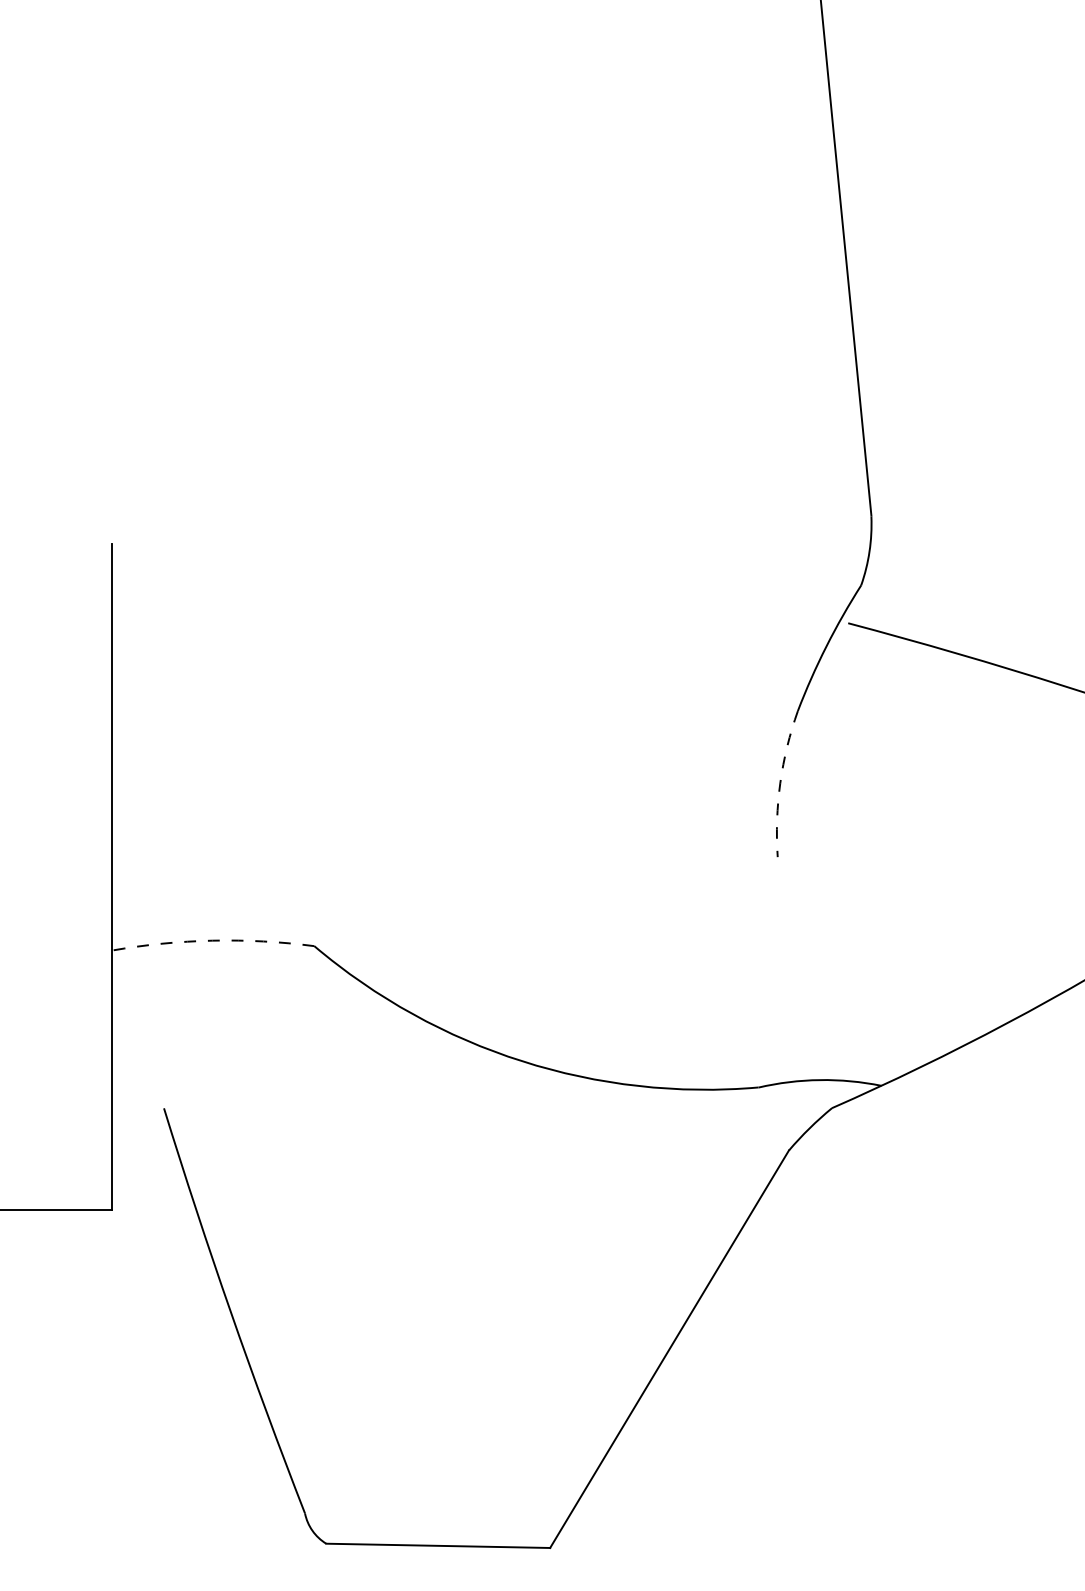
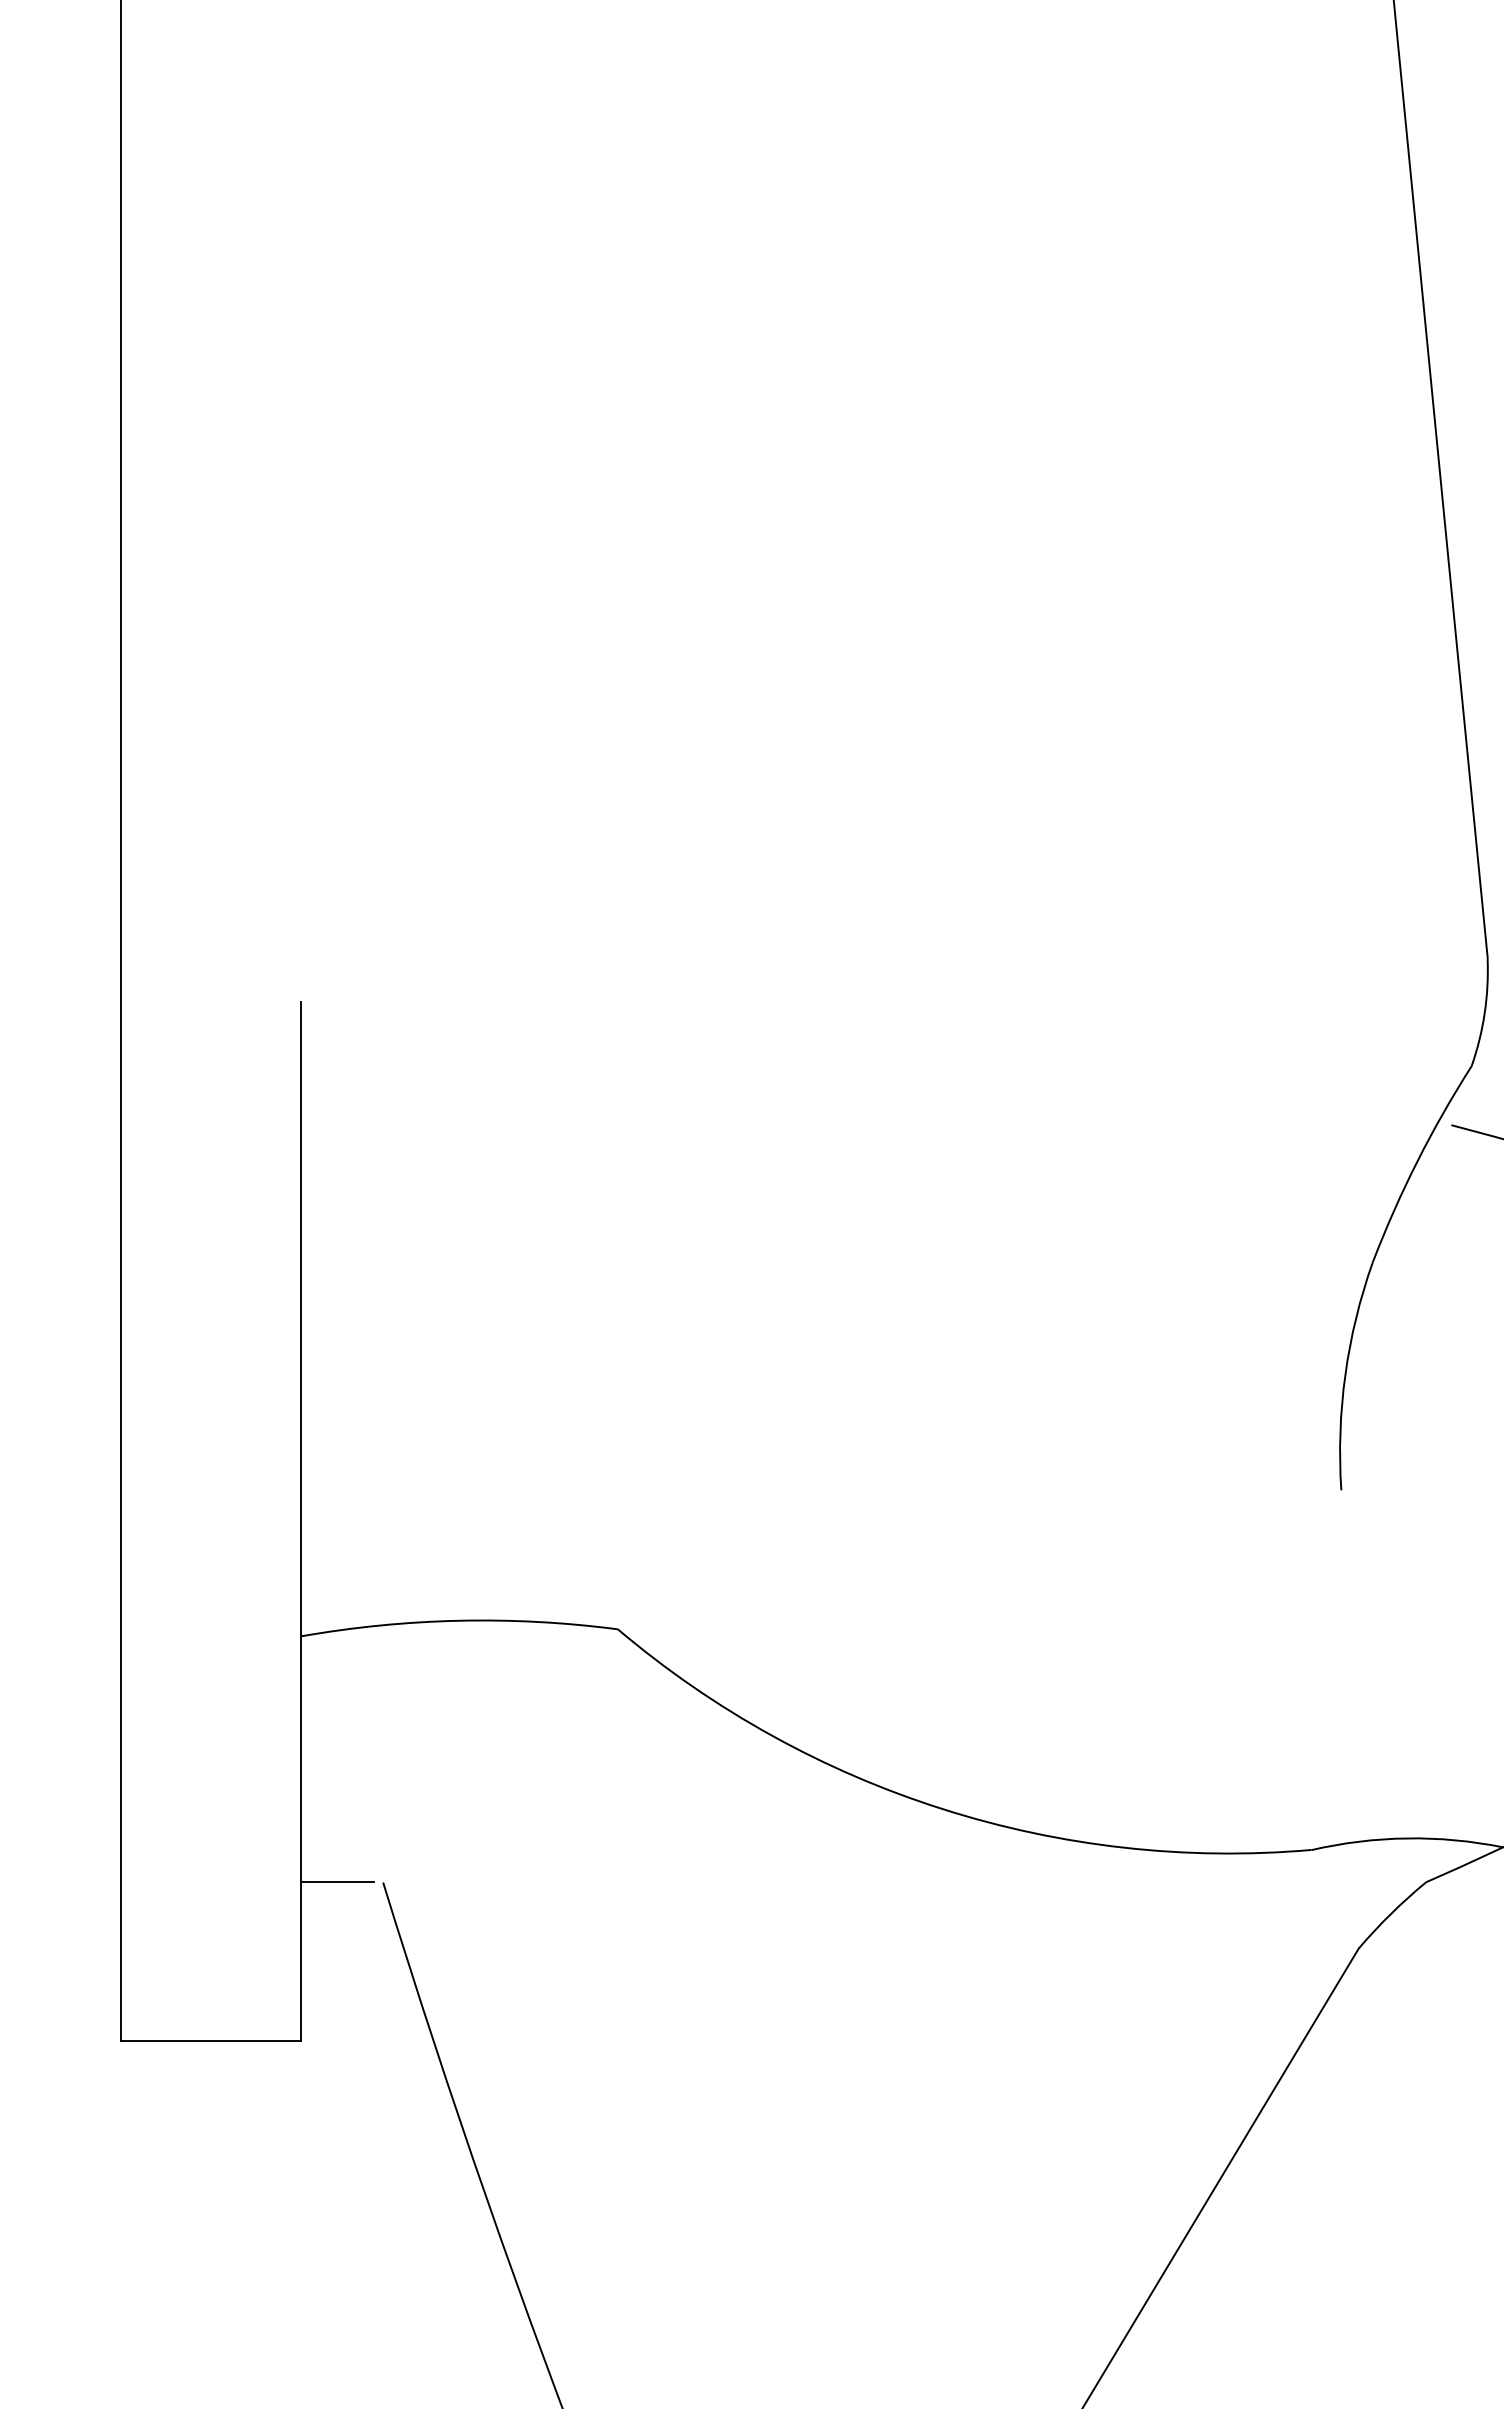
arc: (780, 783) -> (1345, 1375), dashed -> solid
arc: (212, 940) -> (458, 1620), dashed -> solid
line: (134, 1108) -> (337, 1882), added

